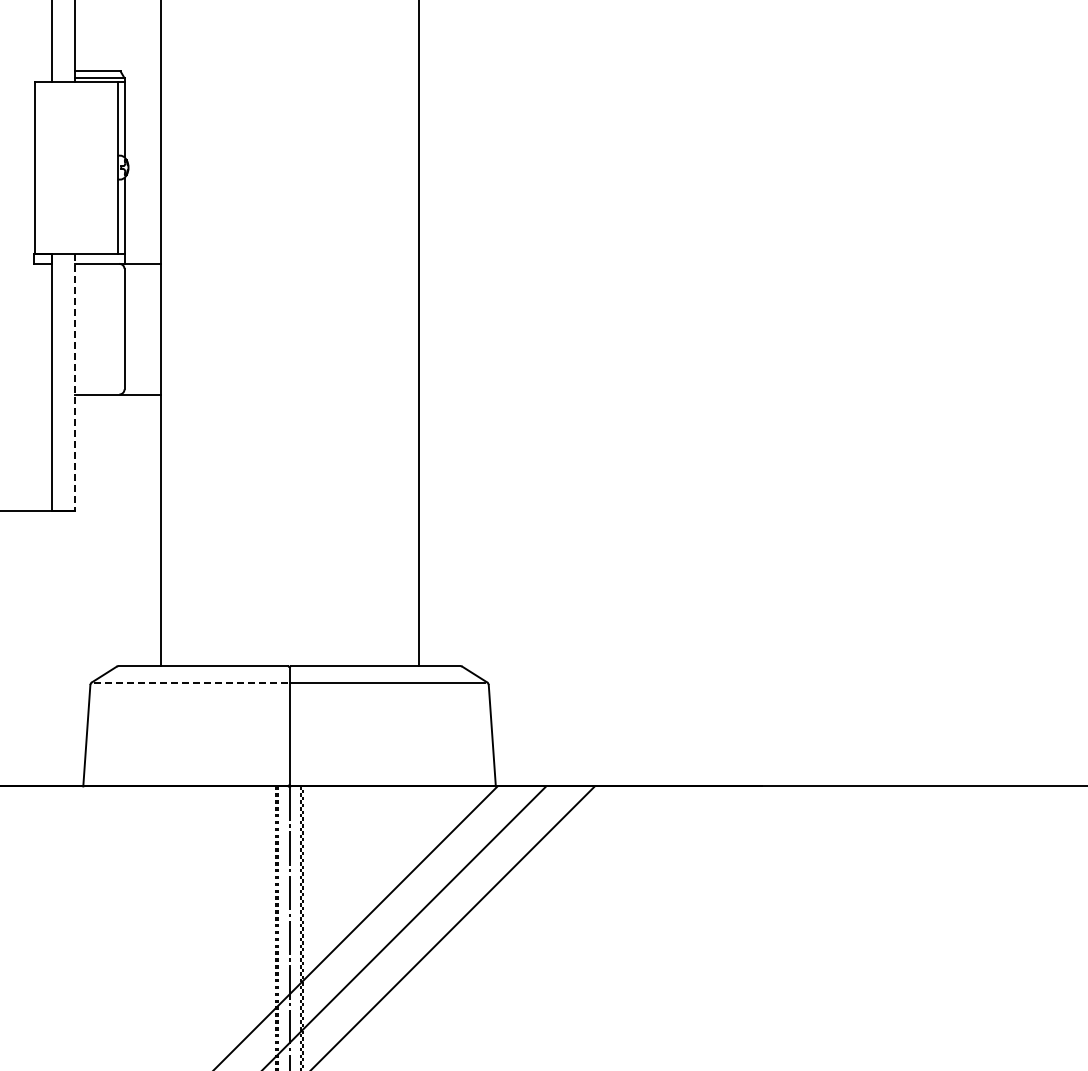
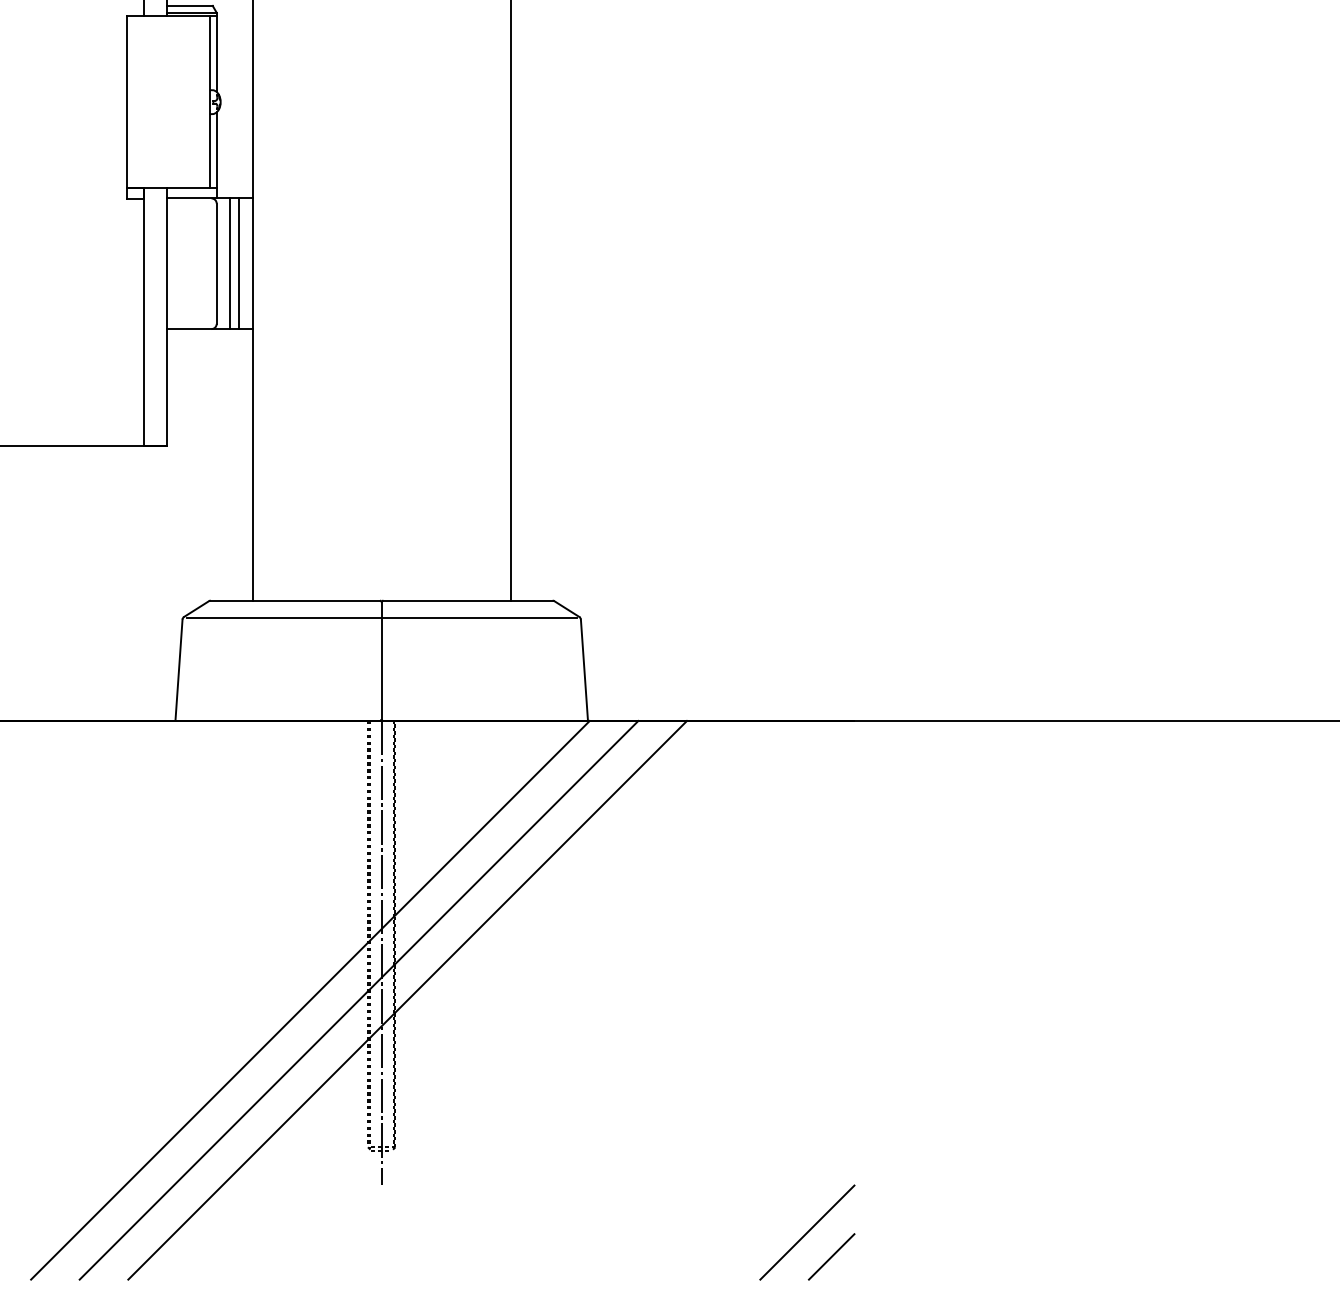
line: (138, 328) -> (230, 263), added
line: (147, 328) -> (239, 263), added
line: (74, 382) -> (166, 317), dashed -> solid
line: (192, 682) -> (284, 617), dashed -> solid

